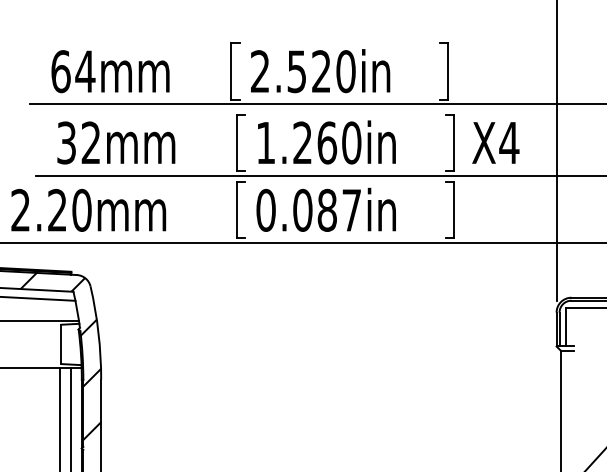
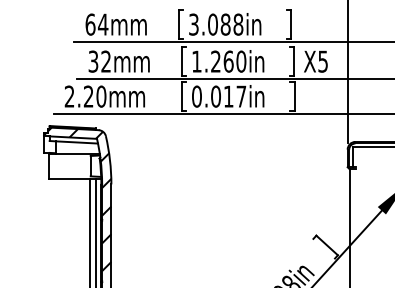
text: (303, 71) -> (216, 24), 2.520in -> 3.088in
text: (508, 142) -> (322, 61), X4 -> X5
text: (326, 210) -> (228, 96), 0.087in -> 0.017in

